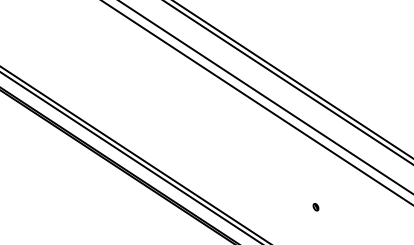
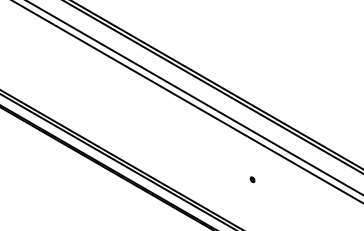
part: (315, 206) -> (252, 179), moved

